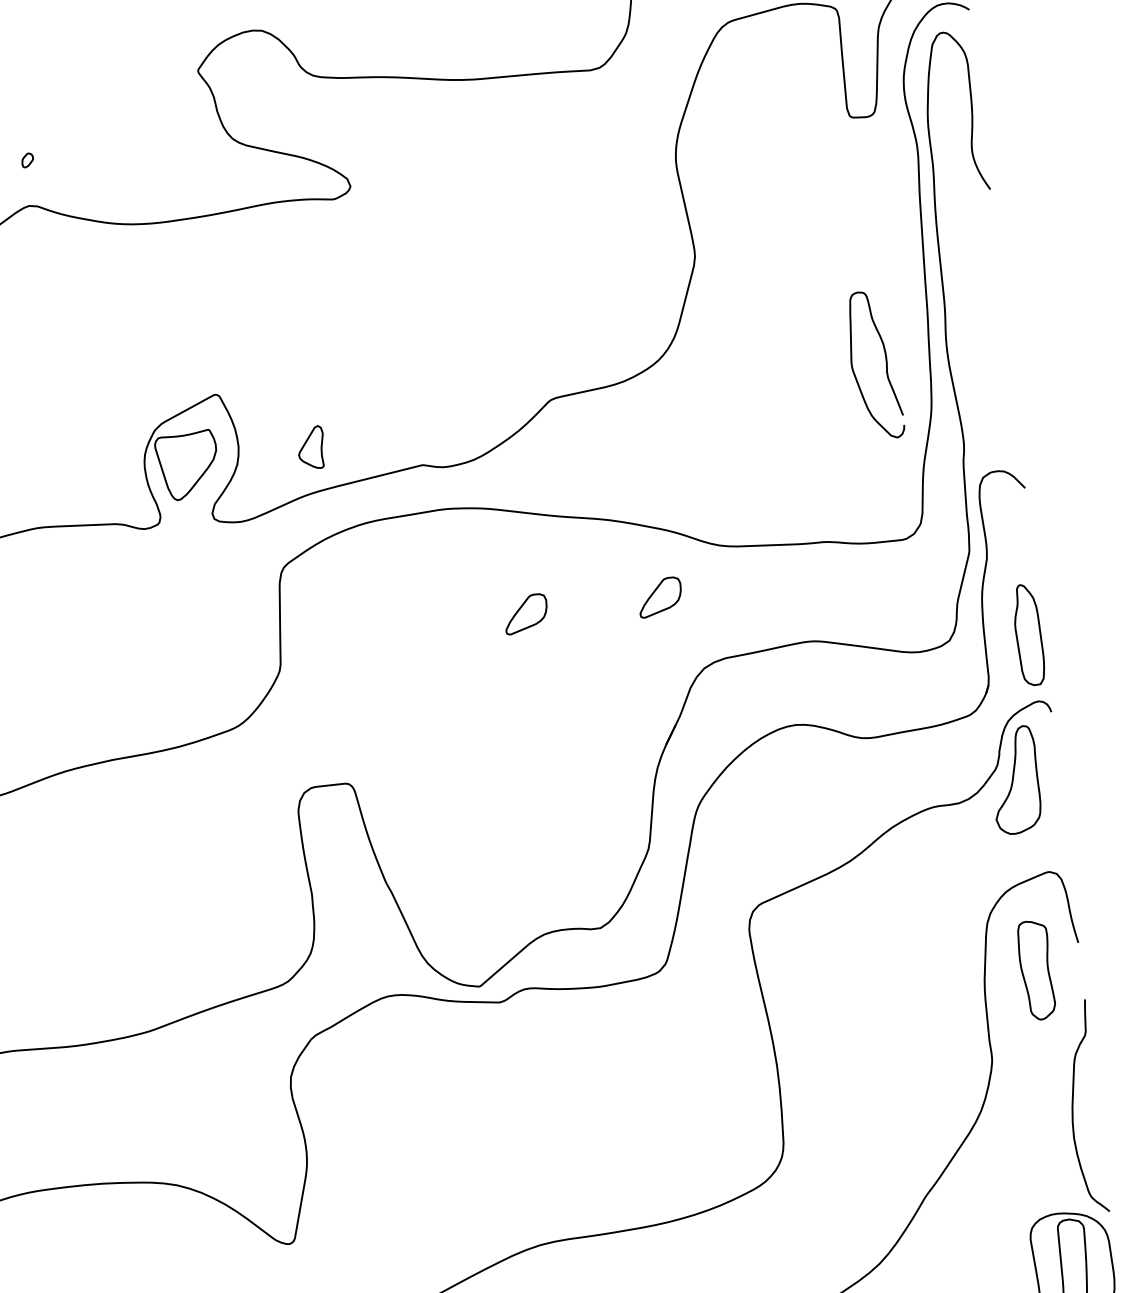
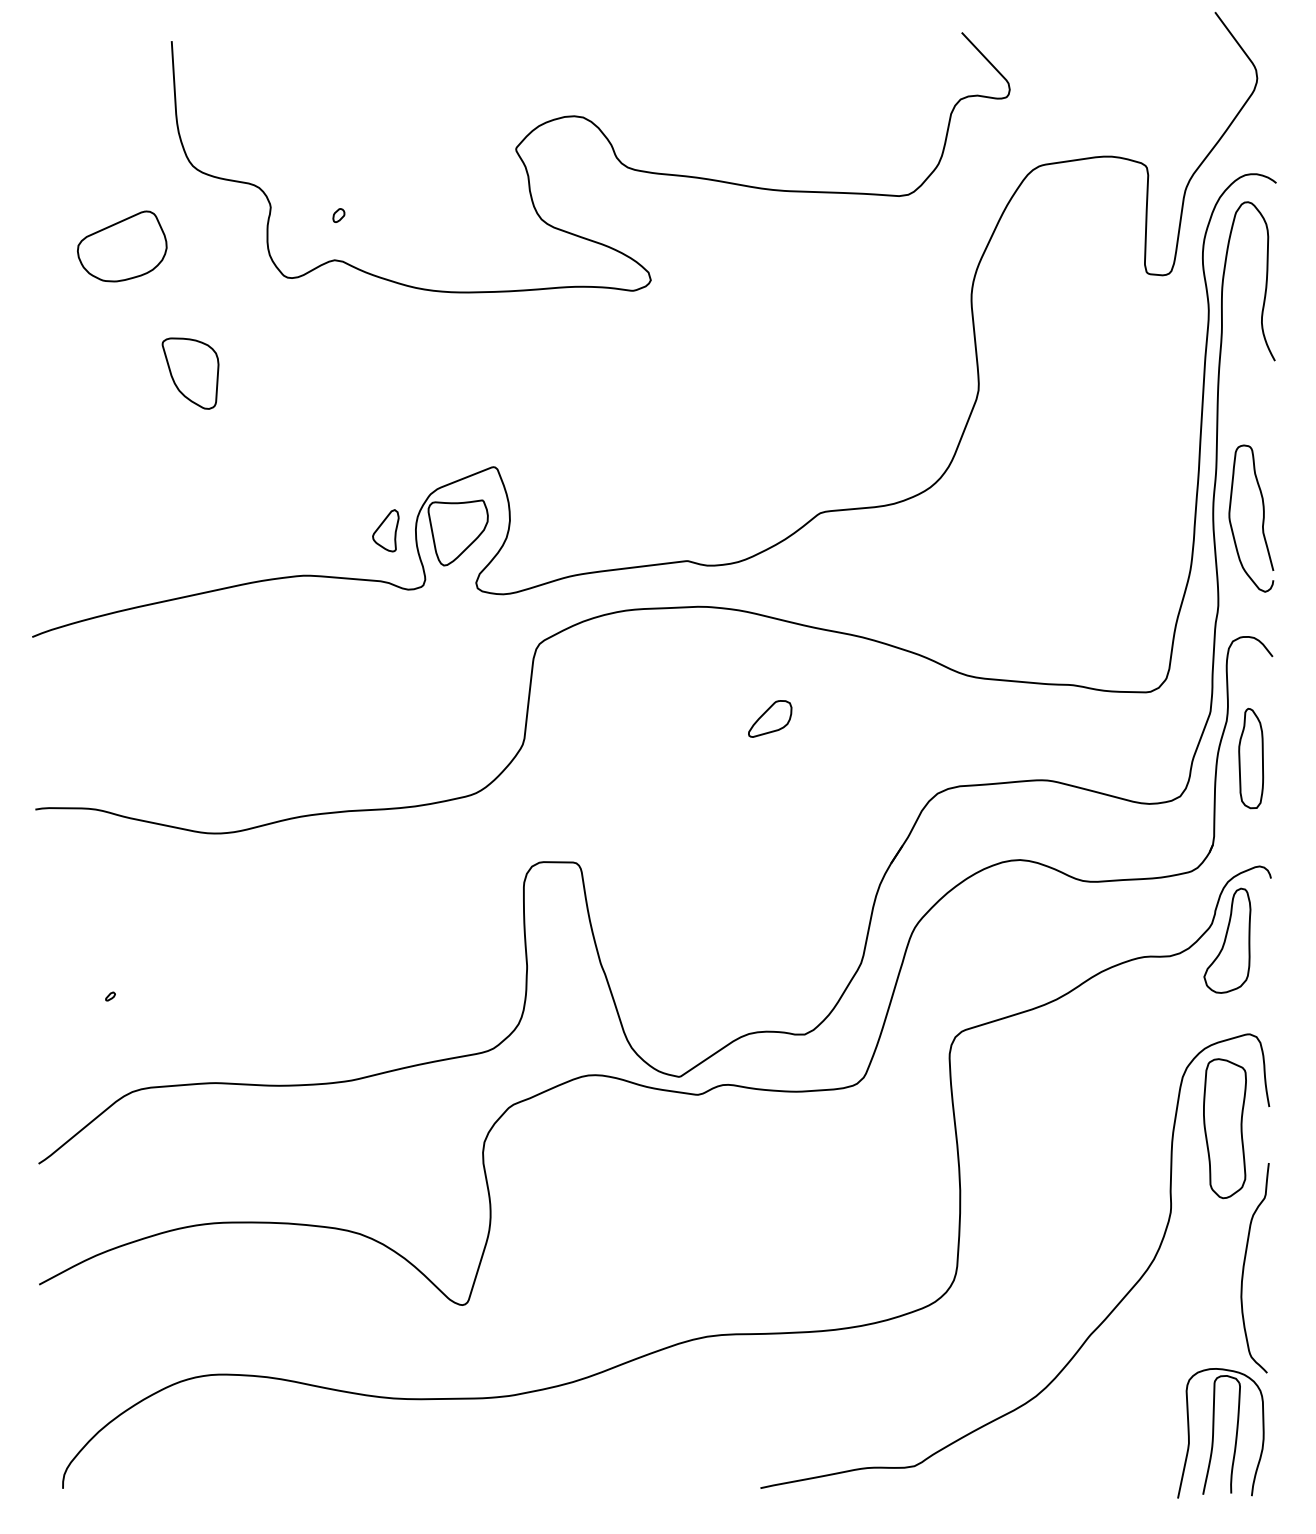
curve: (885, 363) -> (1262, 518), moved
part: (310, 447) -> (385, 530), moved
part: (660, 596) -> (903, 718), removed
part: (1028, 634) -> (1251, 758), moved
part: (1035, 970) -> (1224, 1128), size x1.43

